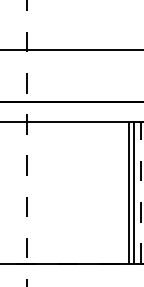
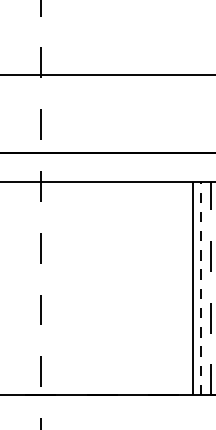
line: (134, 192) -> (201, 288), solid -> dashed

